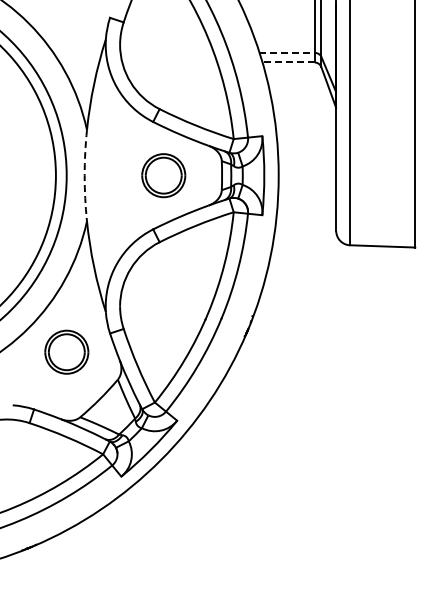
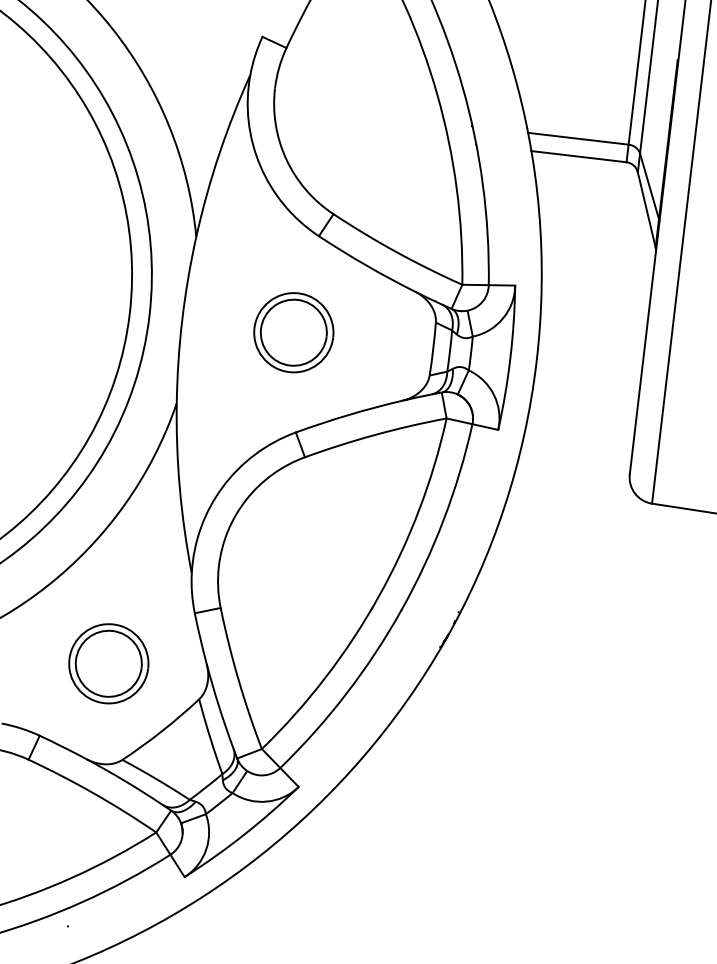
line: (287, 52) -> (579, 138), dashed -> solid
line: (288, 62) -> (578, 156), dashed -> solid
arc: (84, 175) -> (182, 319), dashed -> solid
part: (163, 175) -> (293, 332), moved
part: (66, 351) -> (108, 662), moved

